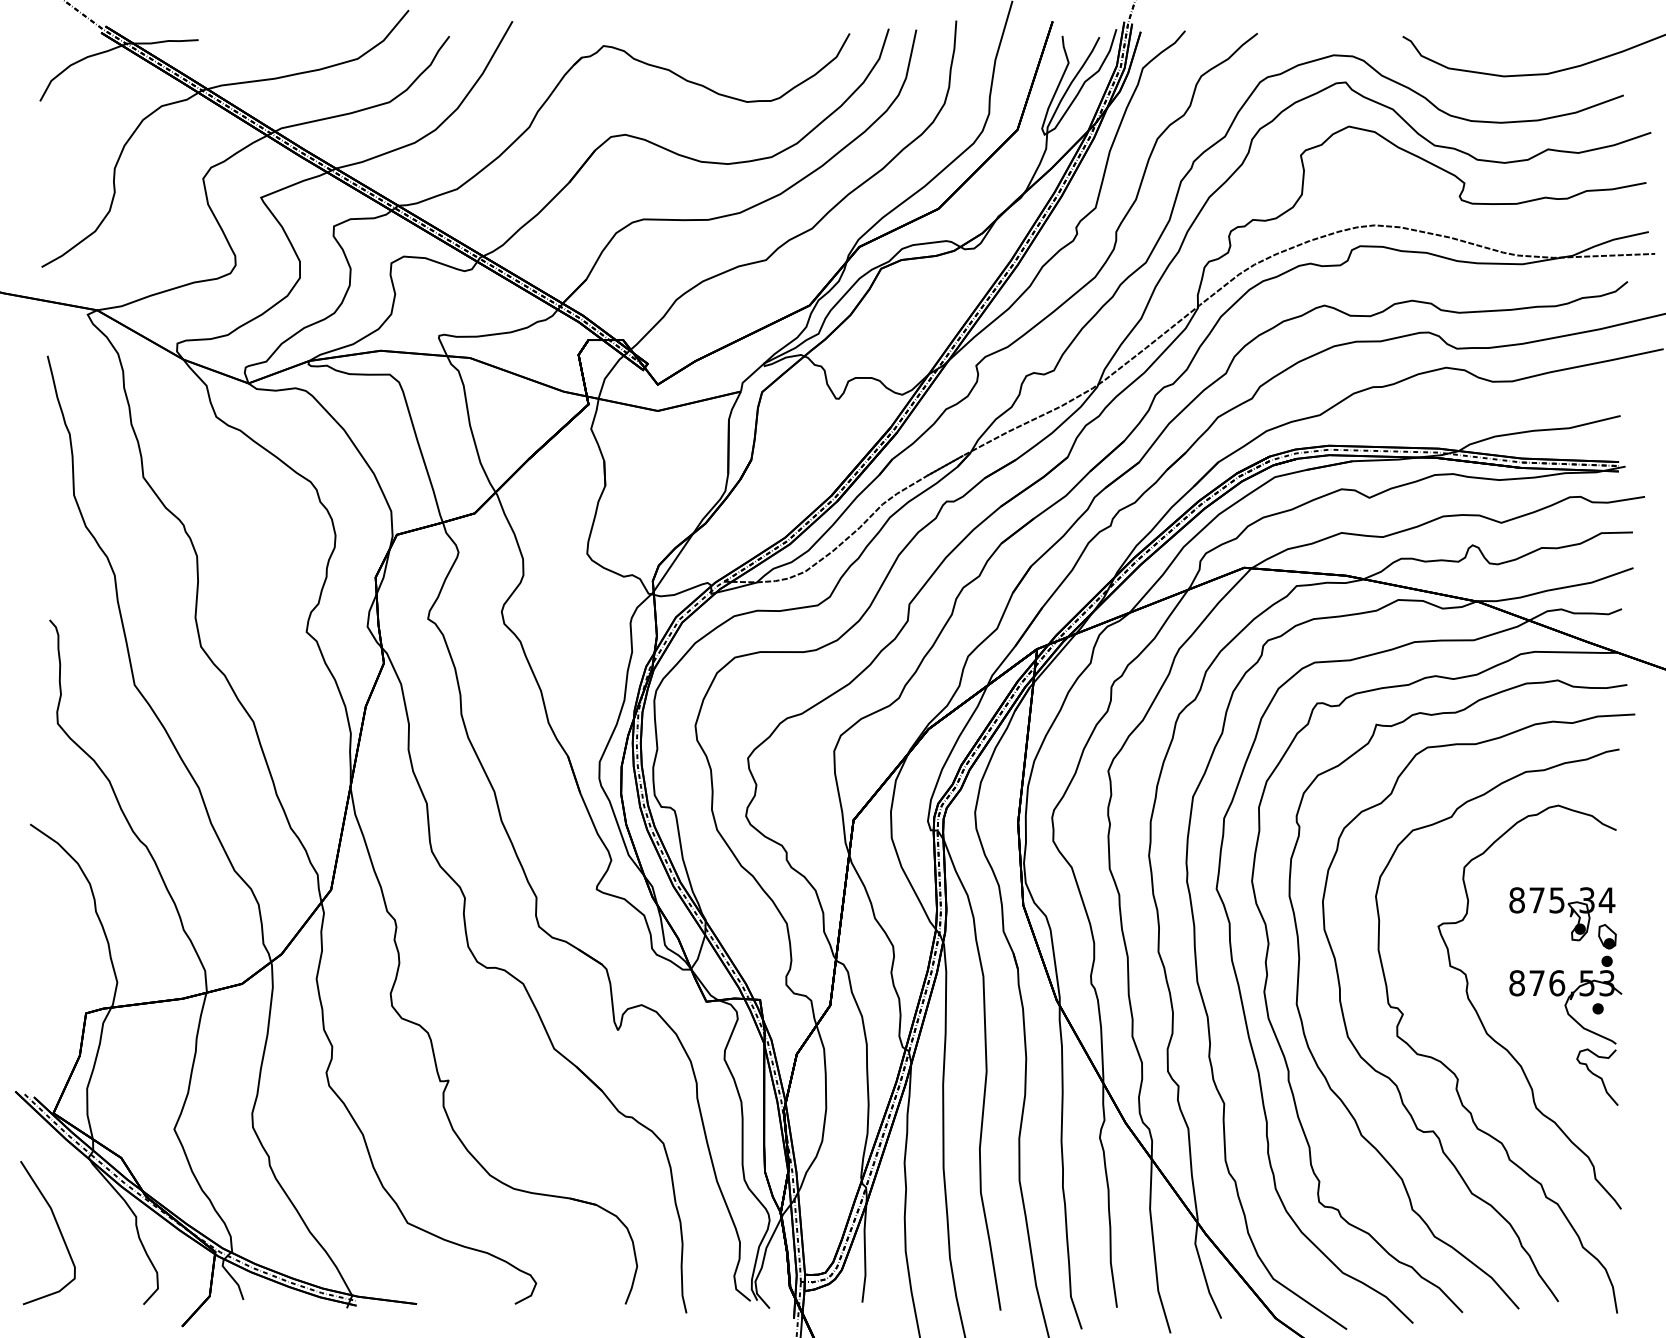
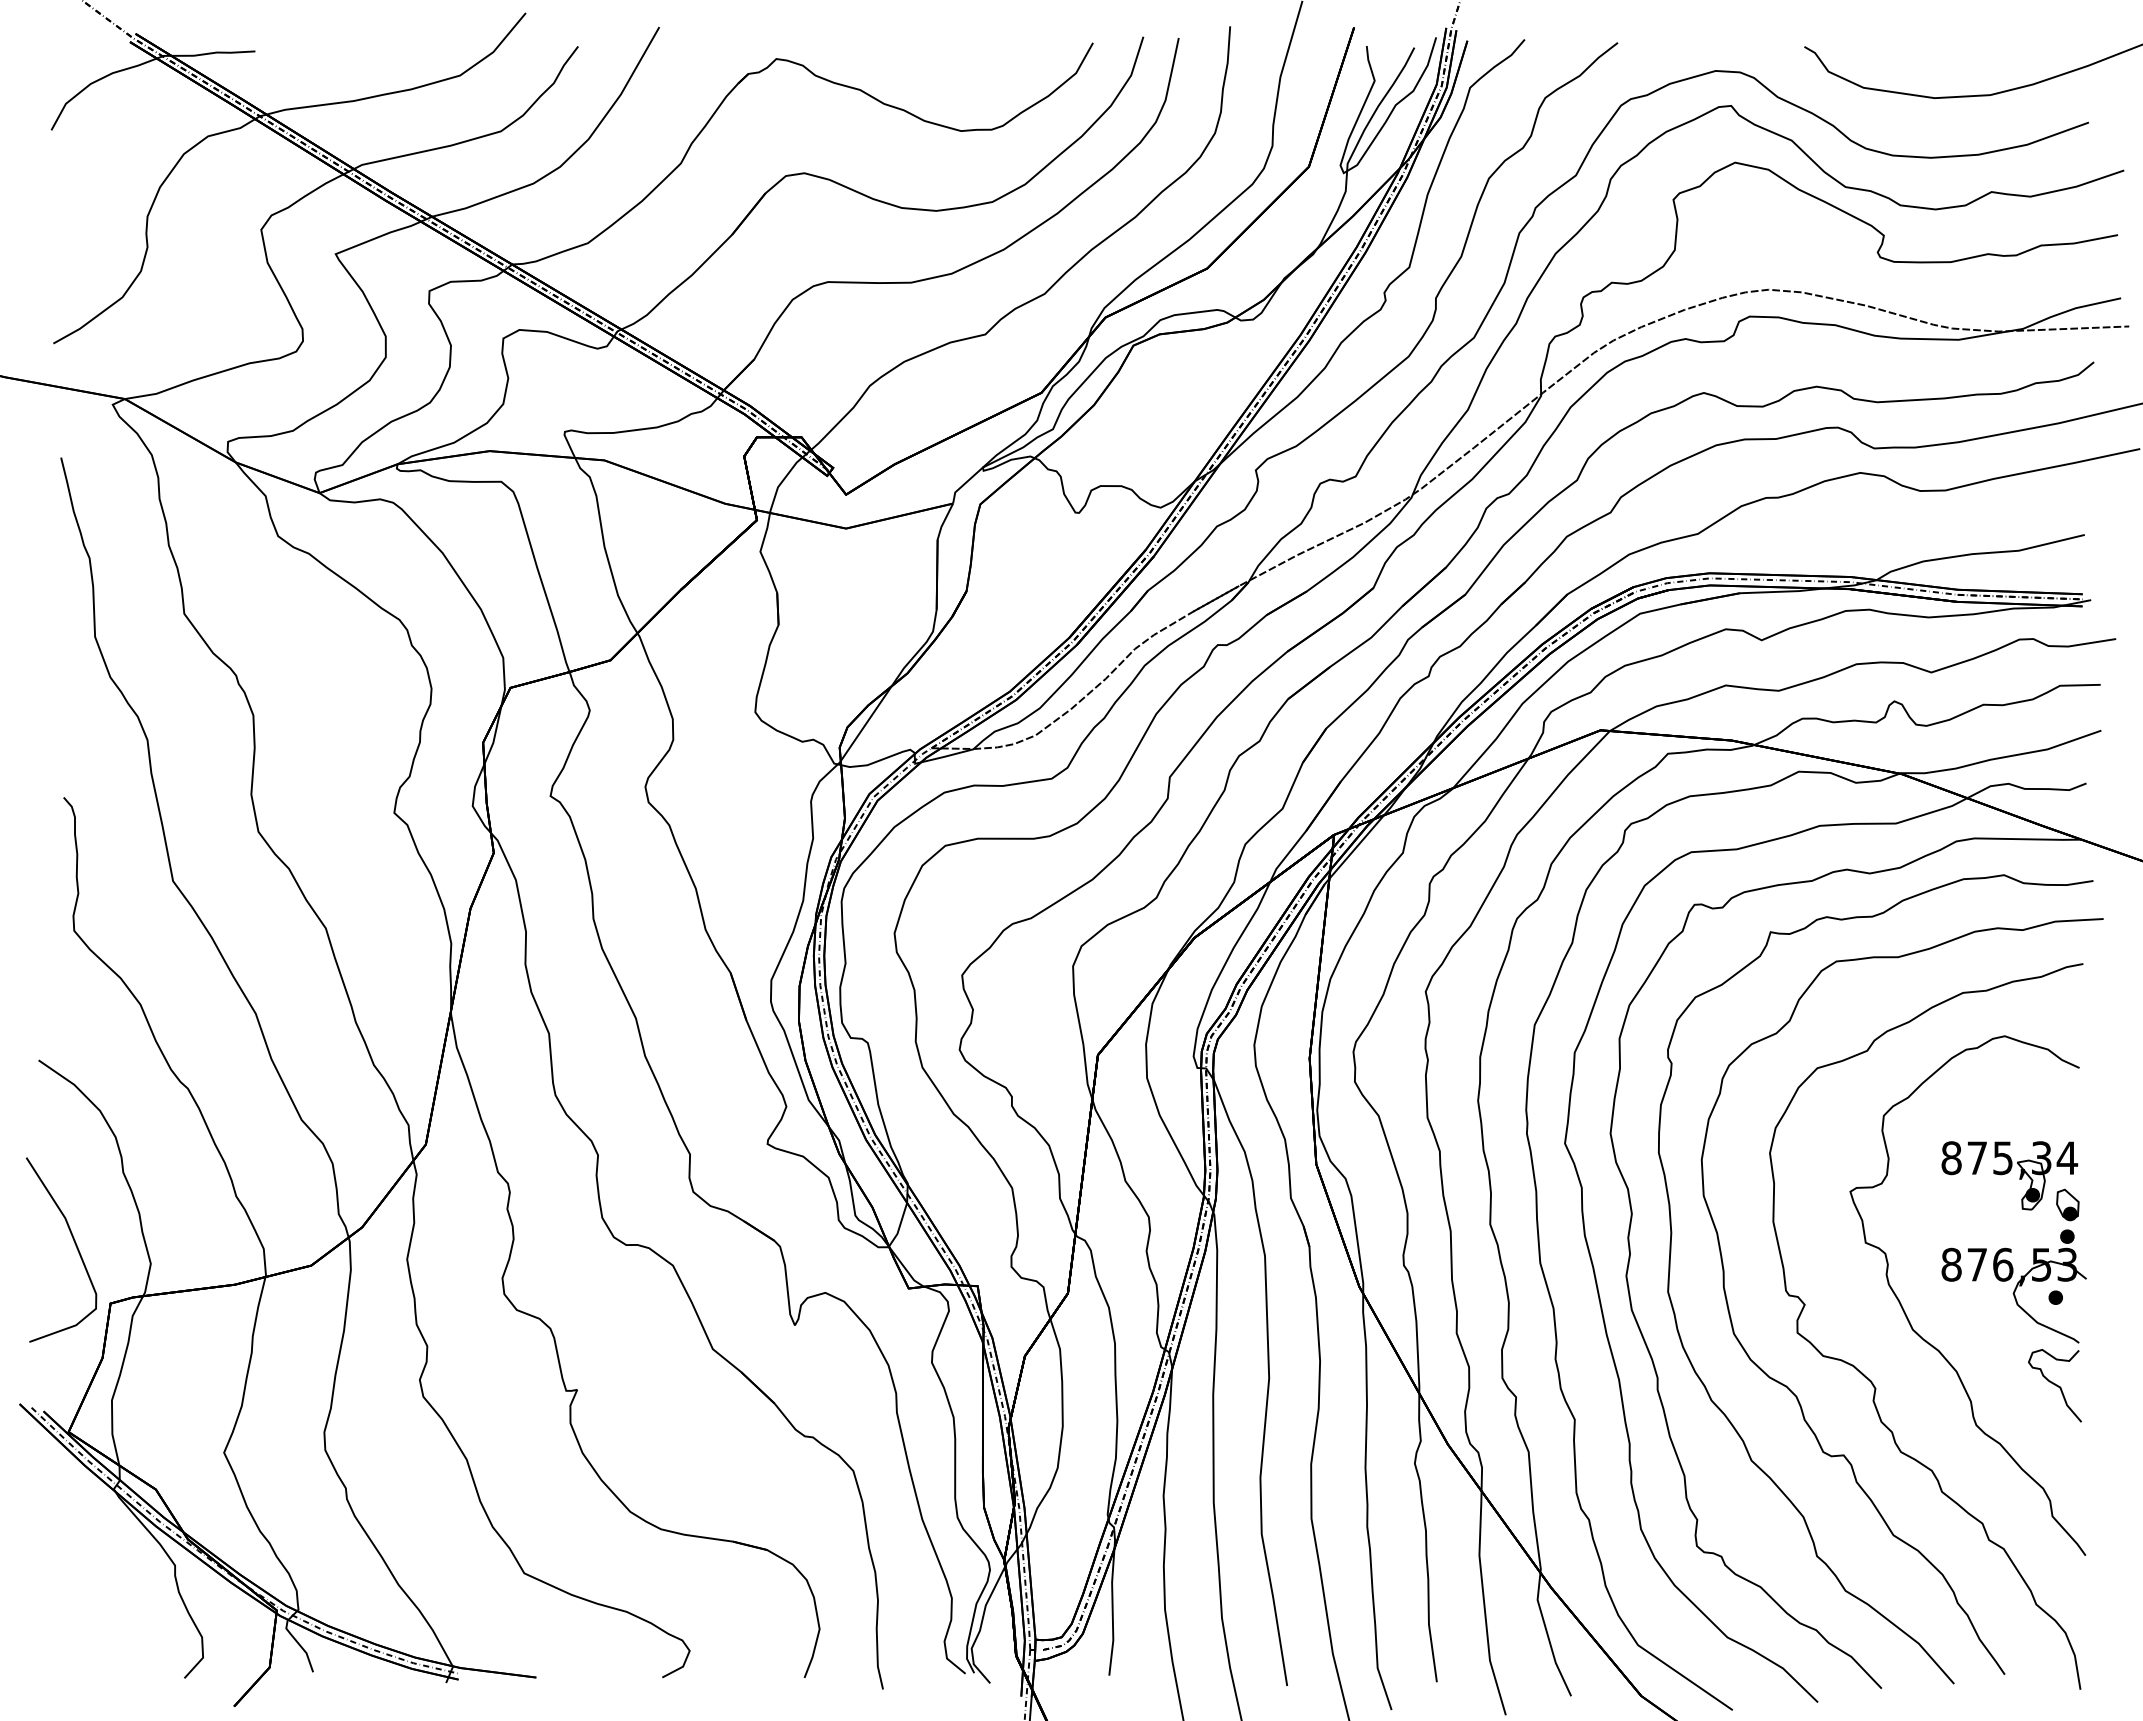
curve: (58, 1227) -> (74, 1243), moved

